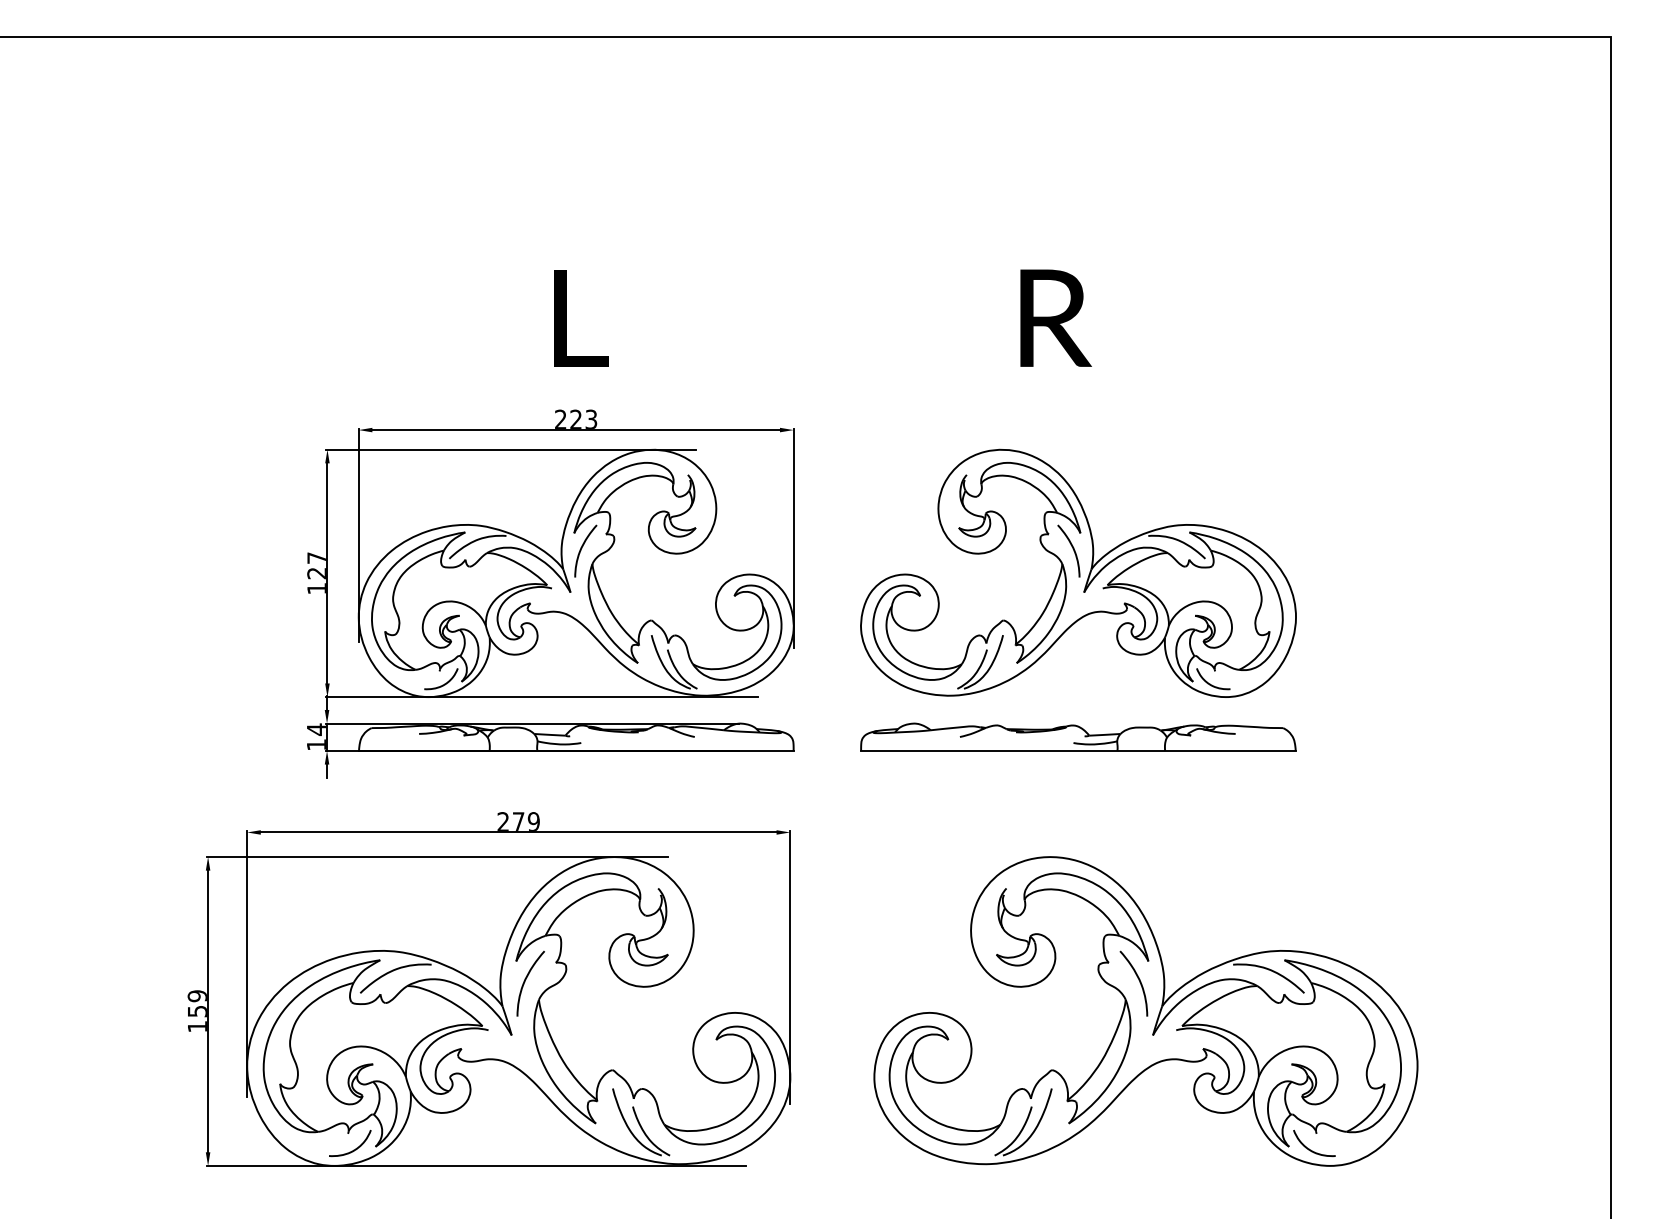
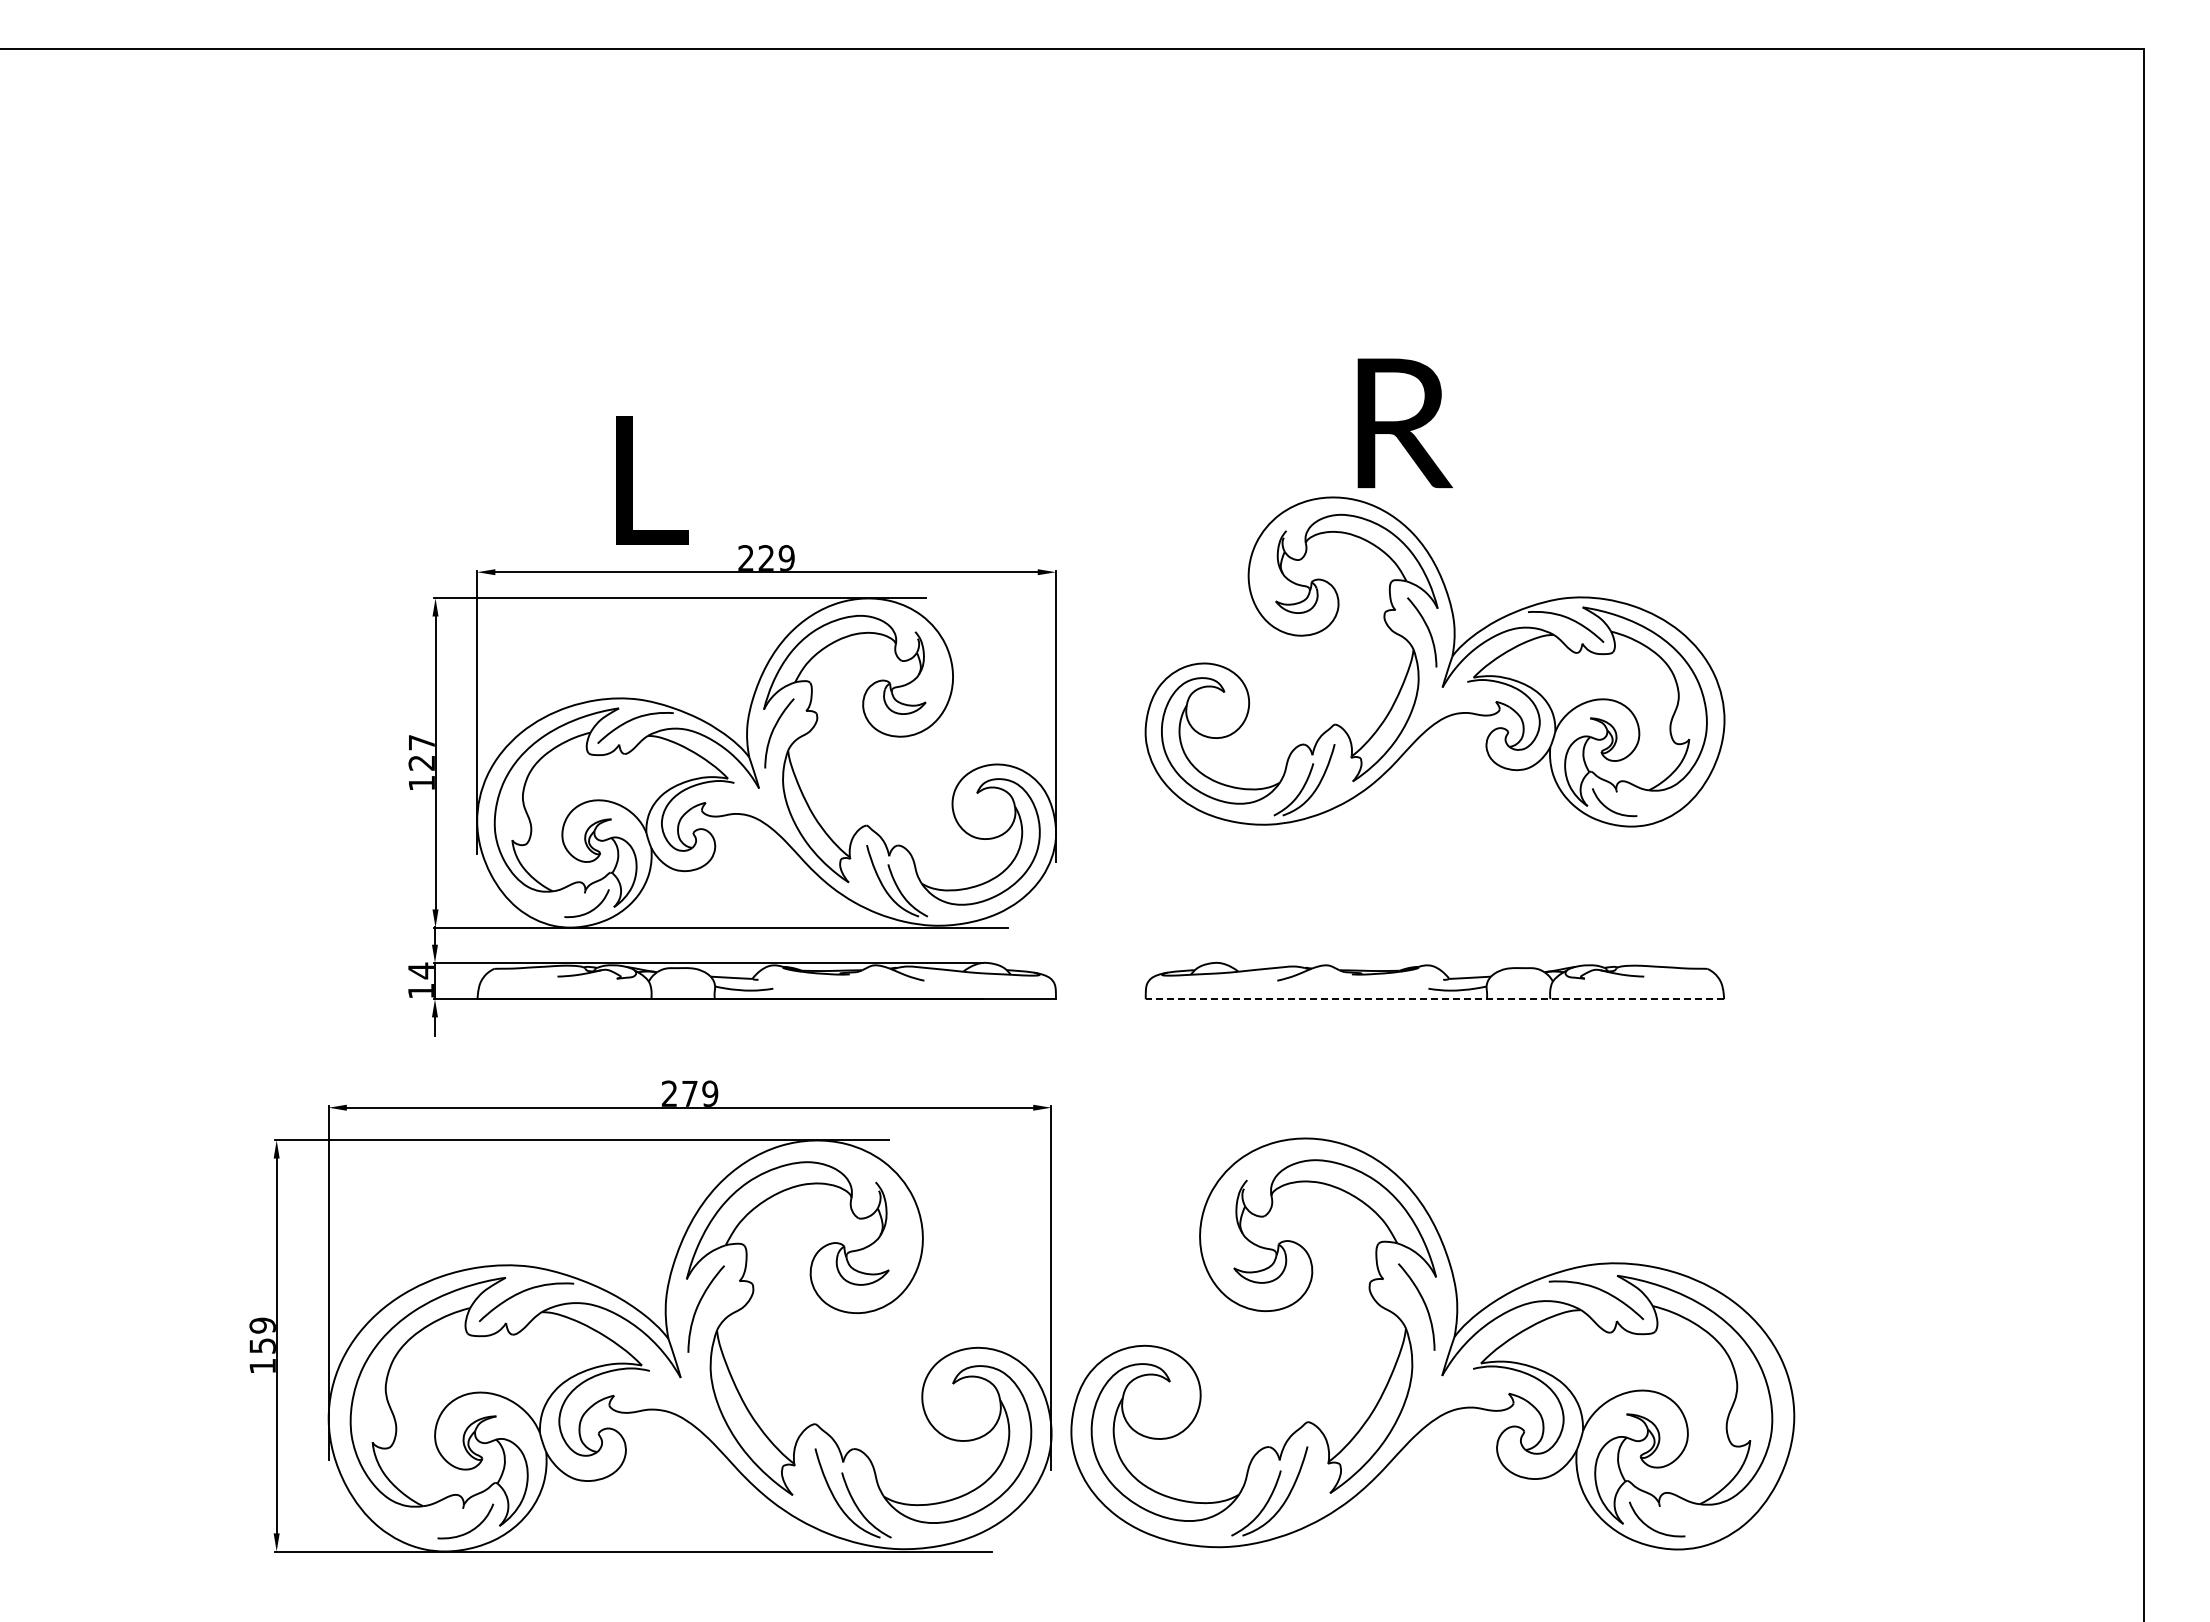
text: (581, 318) -> (652, 480), moved
text: (591, 419) -> (786, 557), 223 -> 229
part: (1078, 573) -> (1434, 661), moved
line: (1078, 751) -> (1434, 999), solid -> dashed
part: (1145, 1011) -> (1432, 1343), moved

